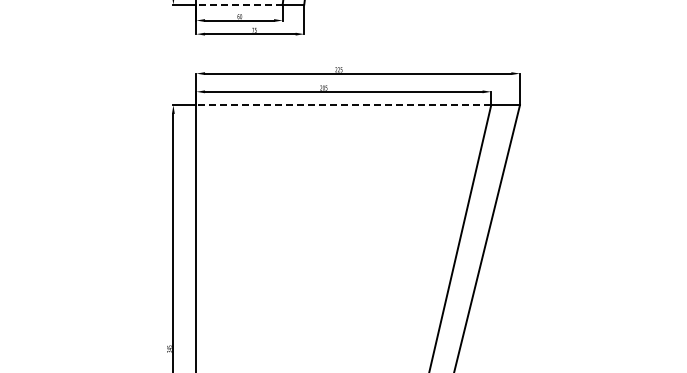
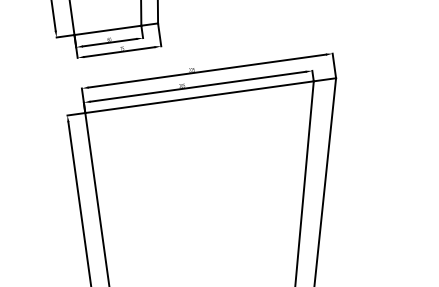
line: (239, 4) -> (107, 30), dashed -> solid
line: (343, 105) -> (199, 97), dashed -> solid

